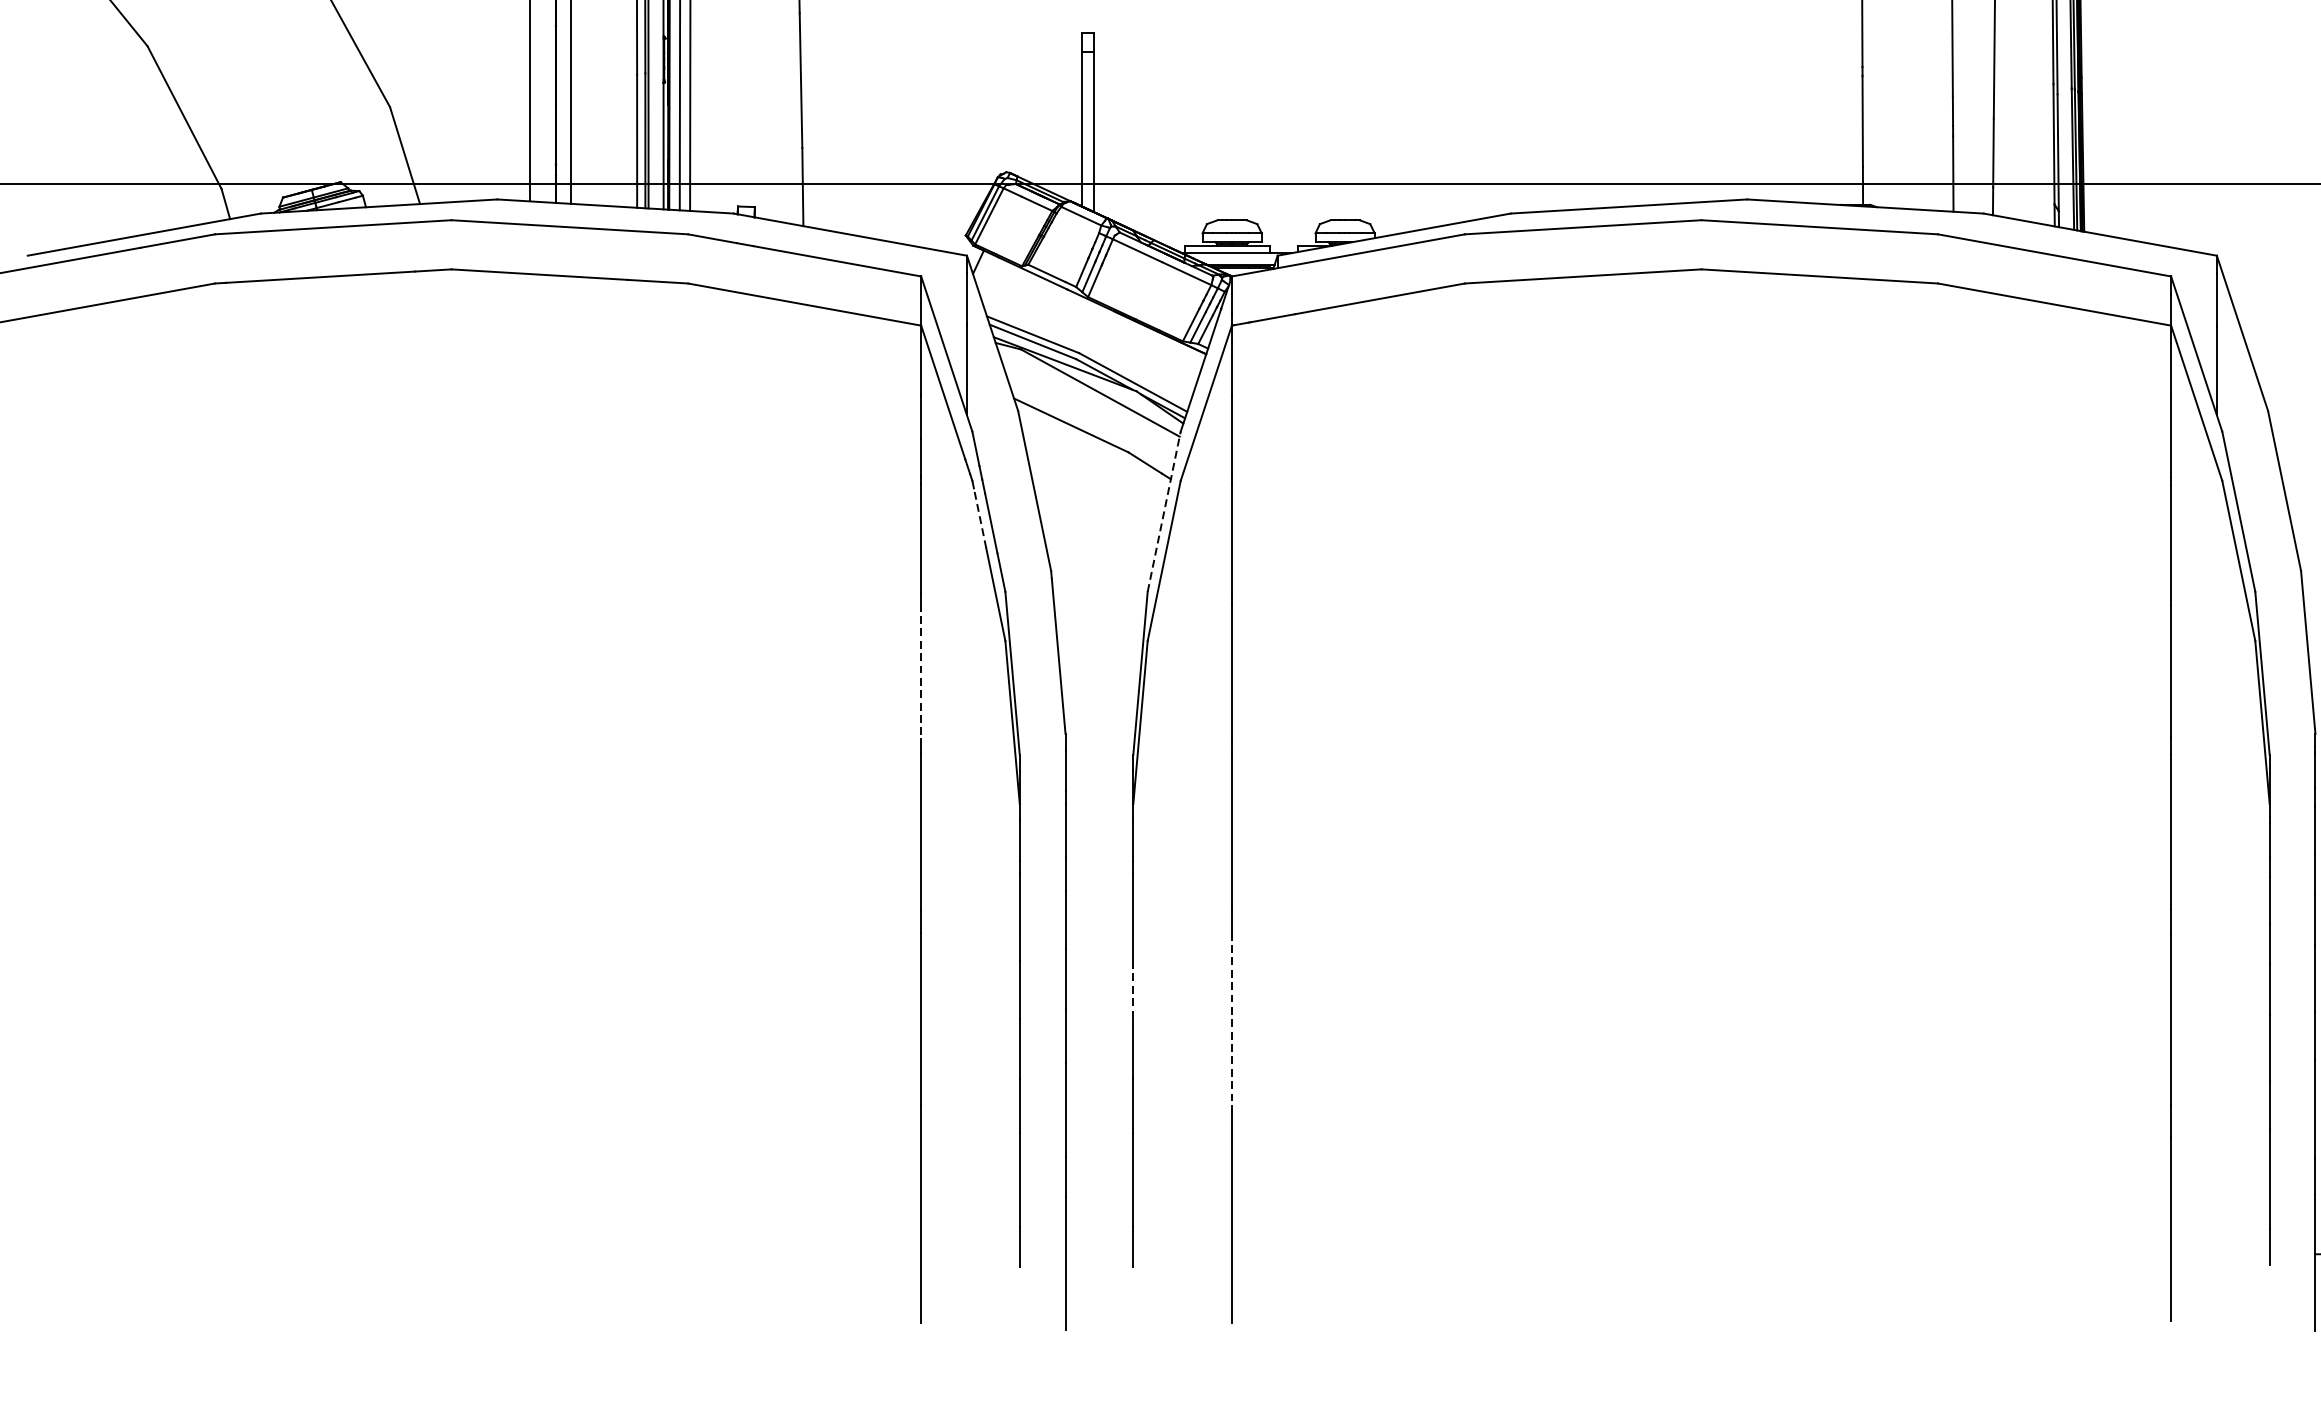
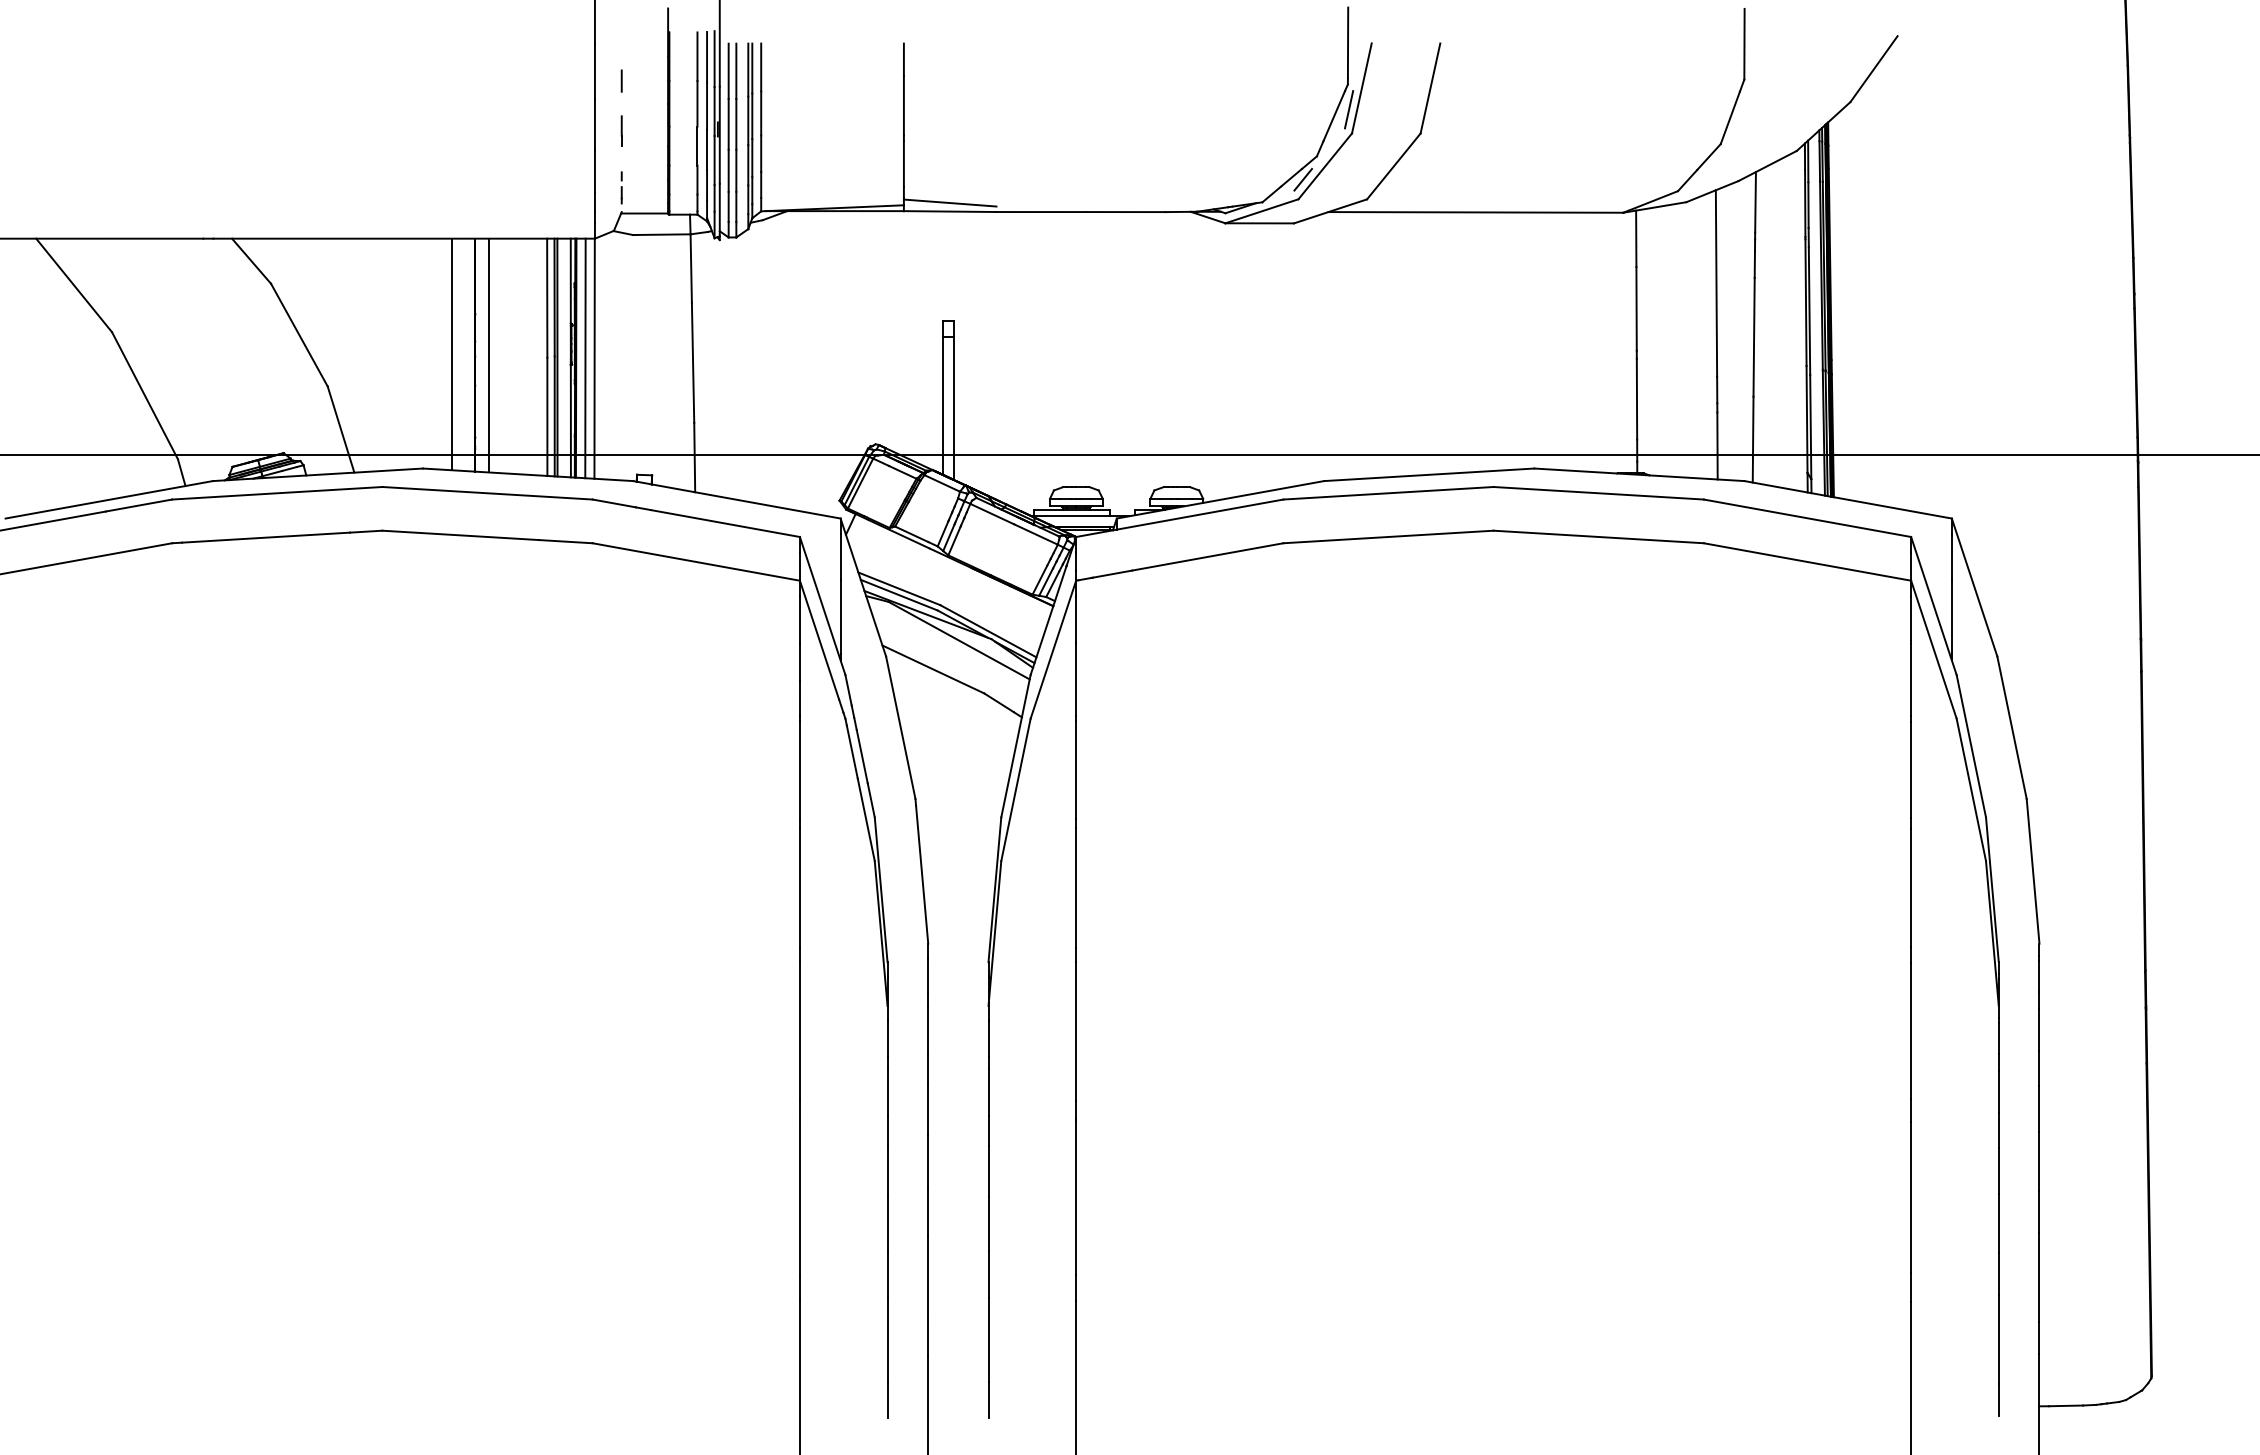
line: (1163, 512) -> (1015, 746), dashed -> solid
line: (980, 517) -> (852, 751), dashed -> solid
line: (920, 670) -> (799, 887), dashed -> solid
line: (1133, 990) -> (988, 1171), dashed -> solid
line: (1232, 1020) -> (1076, 1198), dashed -> solid

